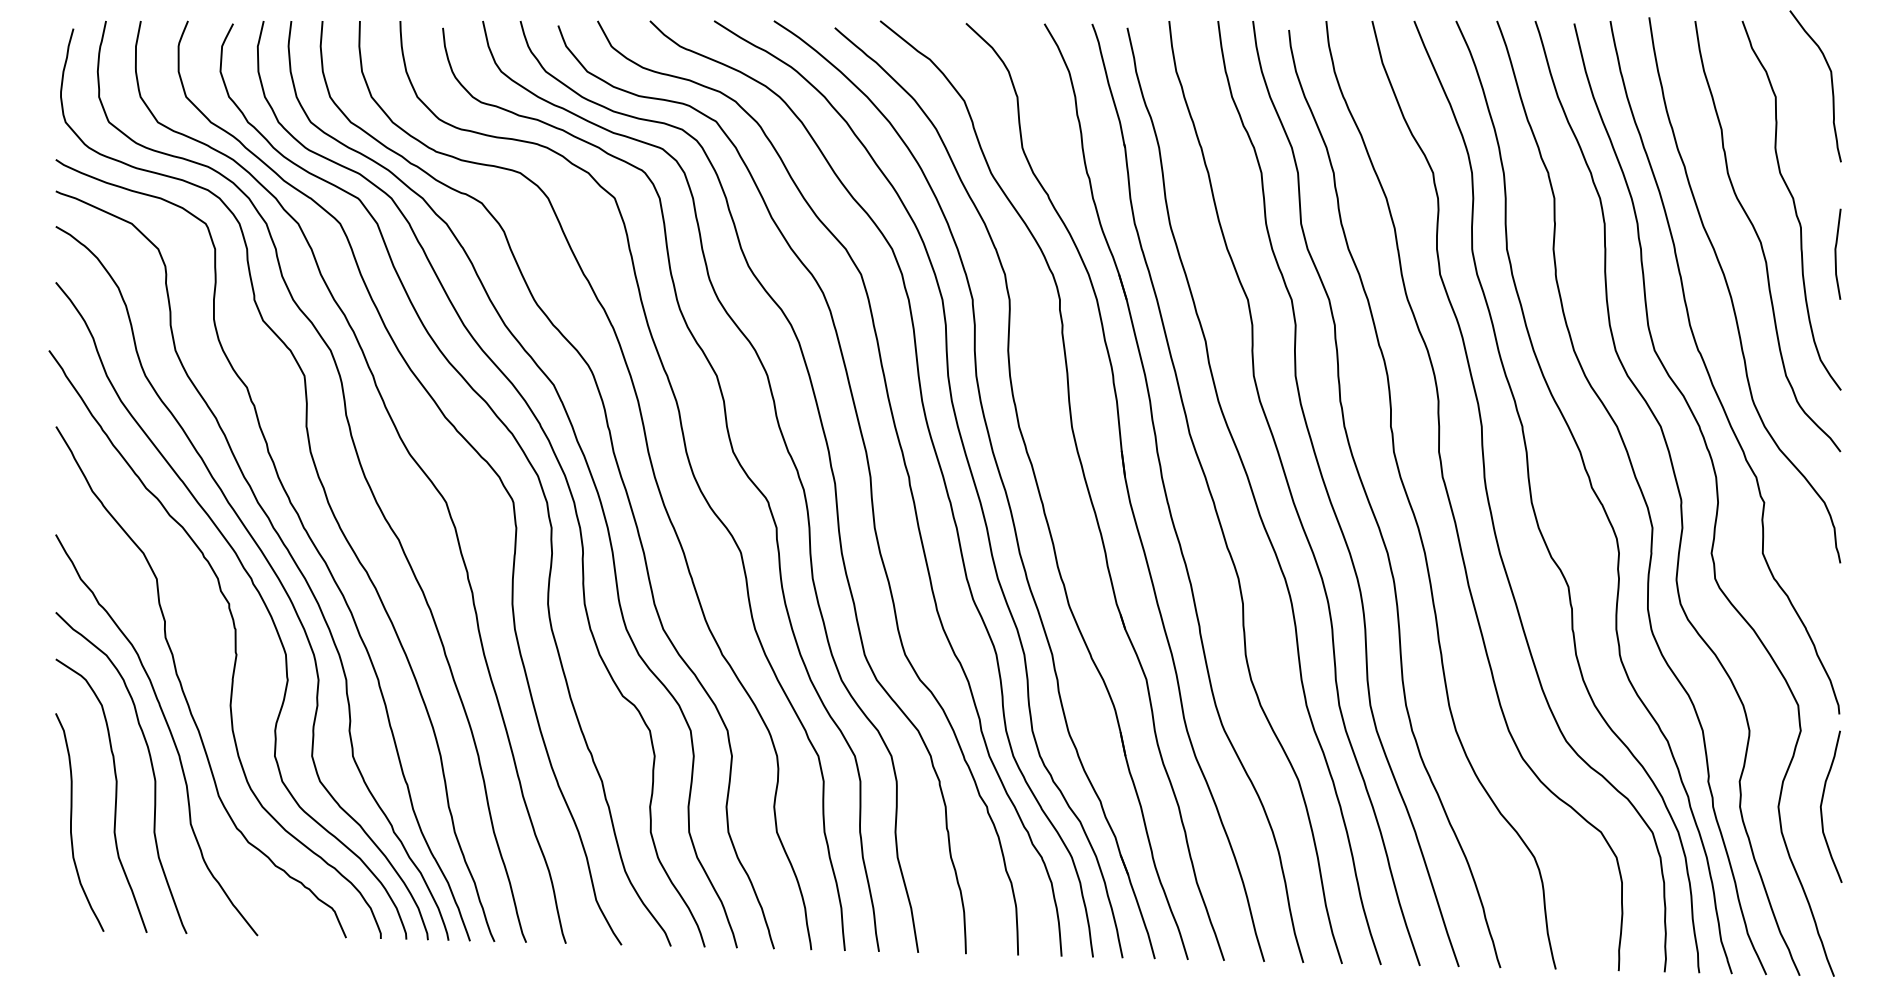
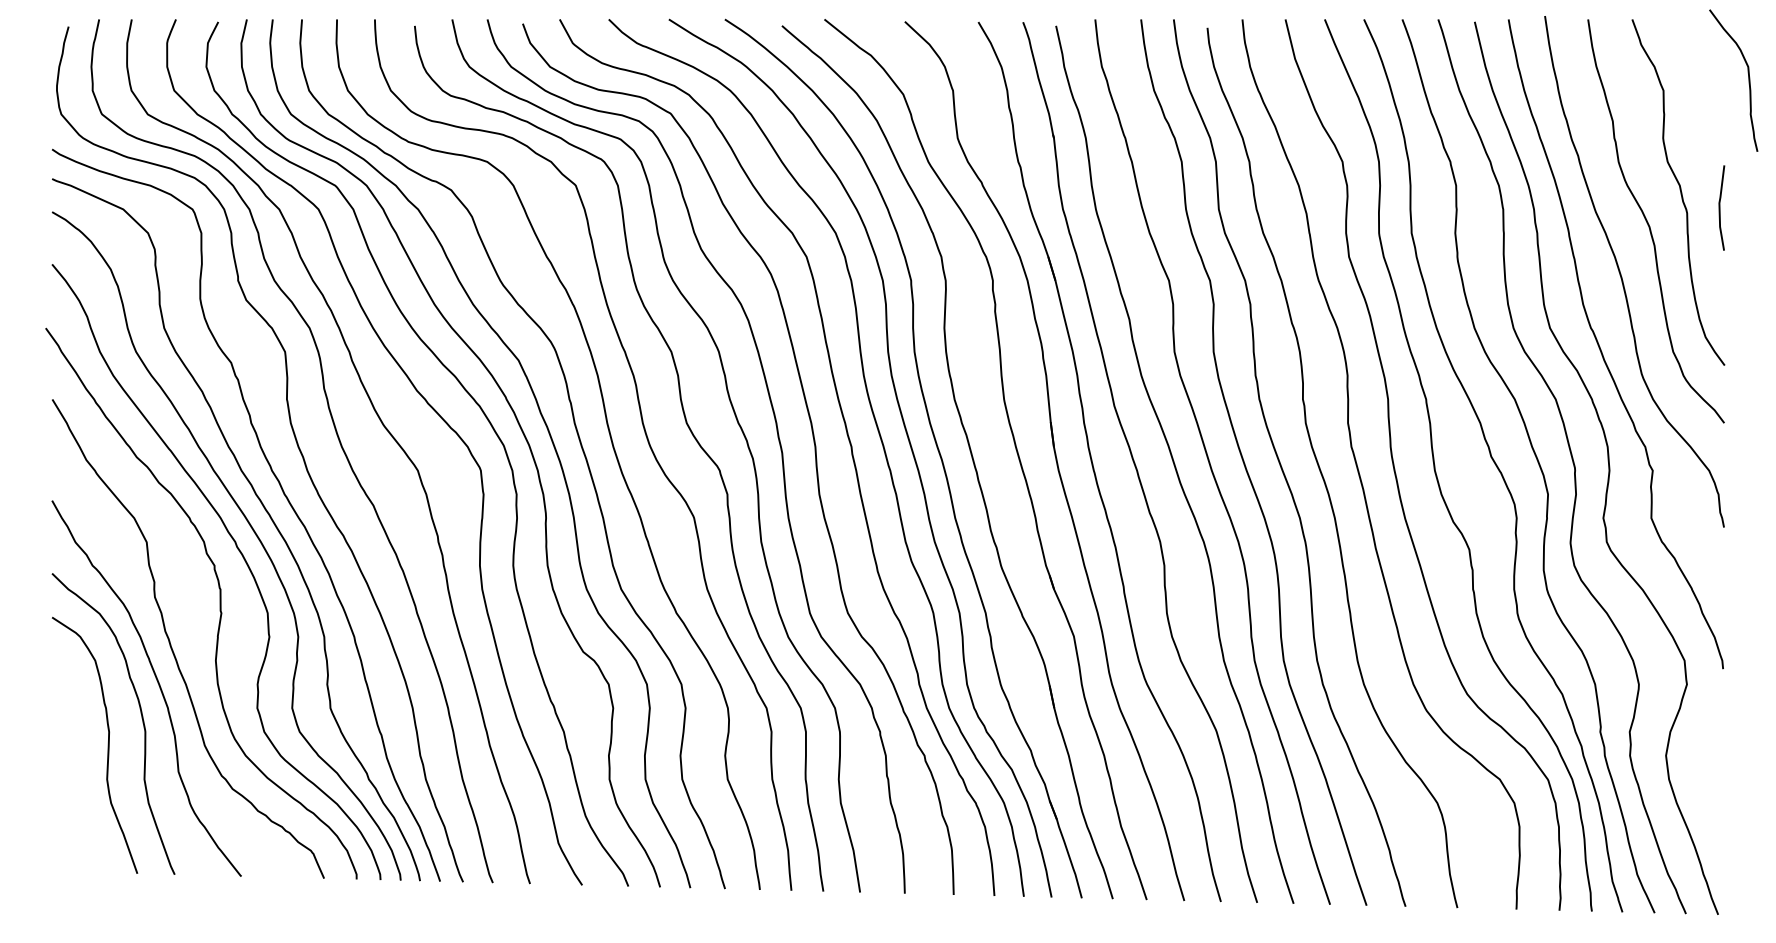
curve: (1831, 86) -> (1748, 80), moved
line: (1836, 253) -> (1720, 207), moved
curve: (1822, 804) -> (1707, 753), removed
curve: (71, 822) -> (66, 770), removed

